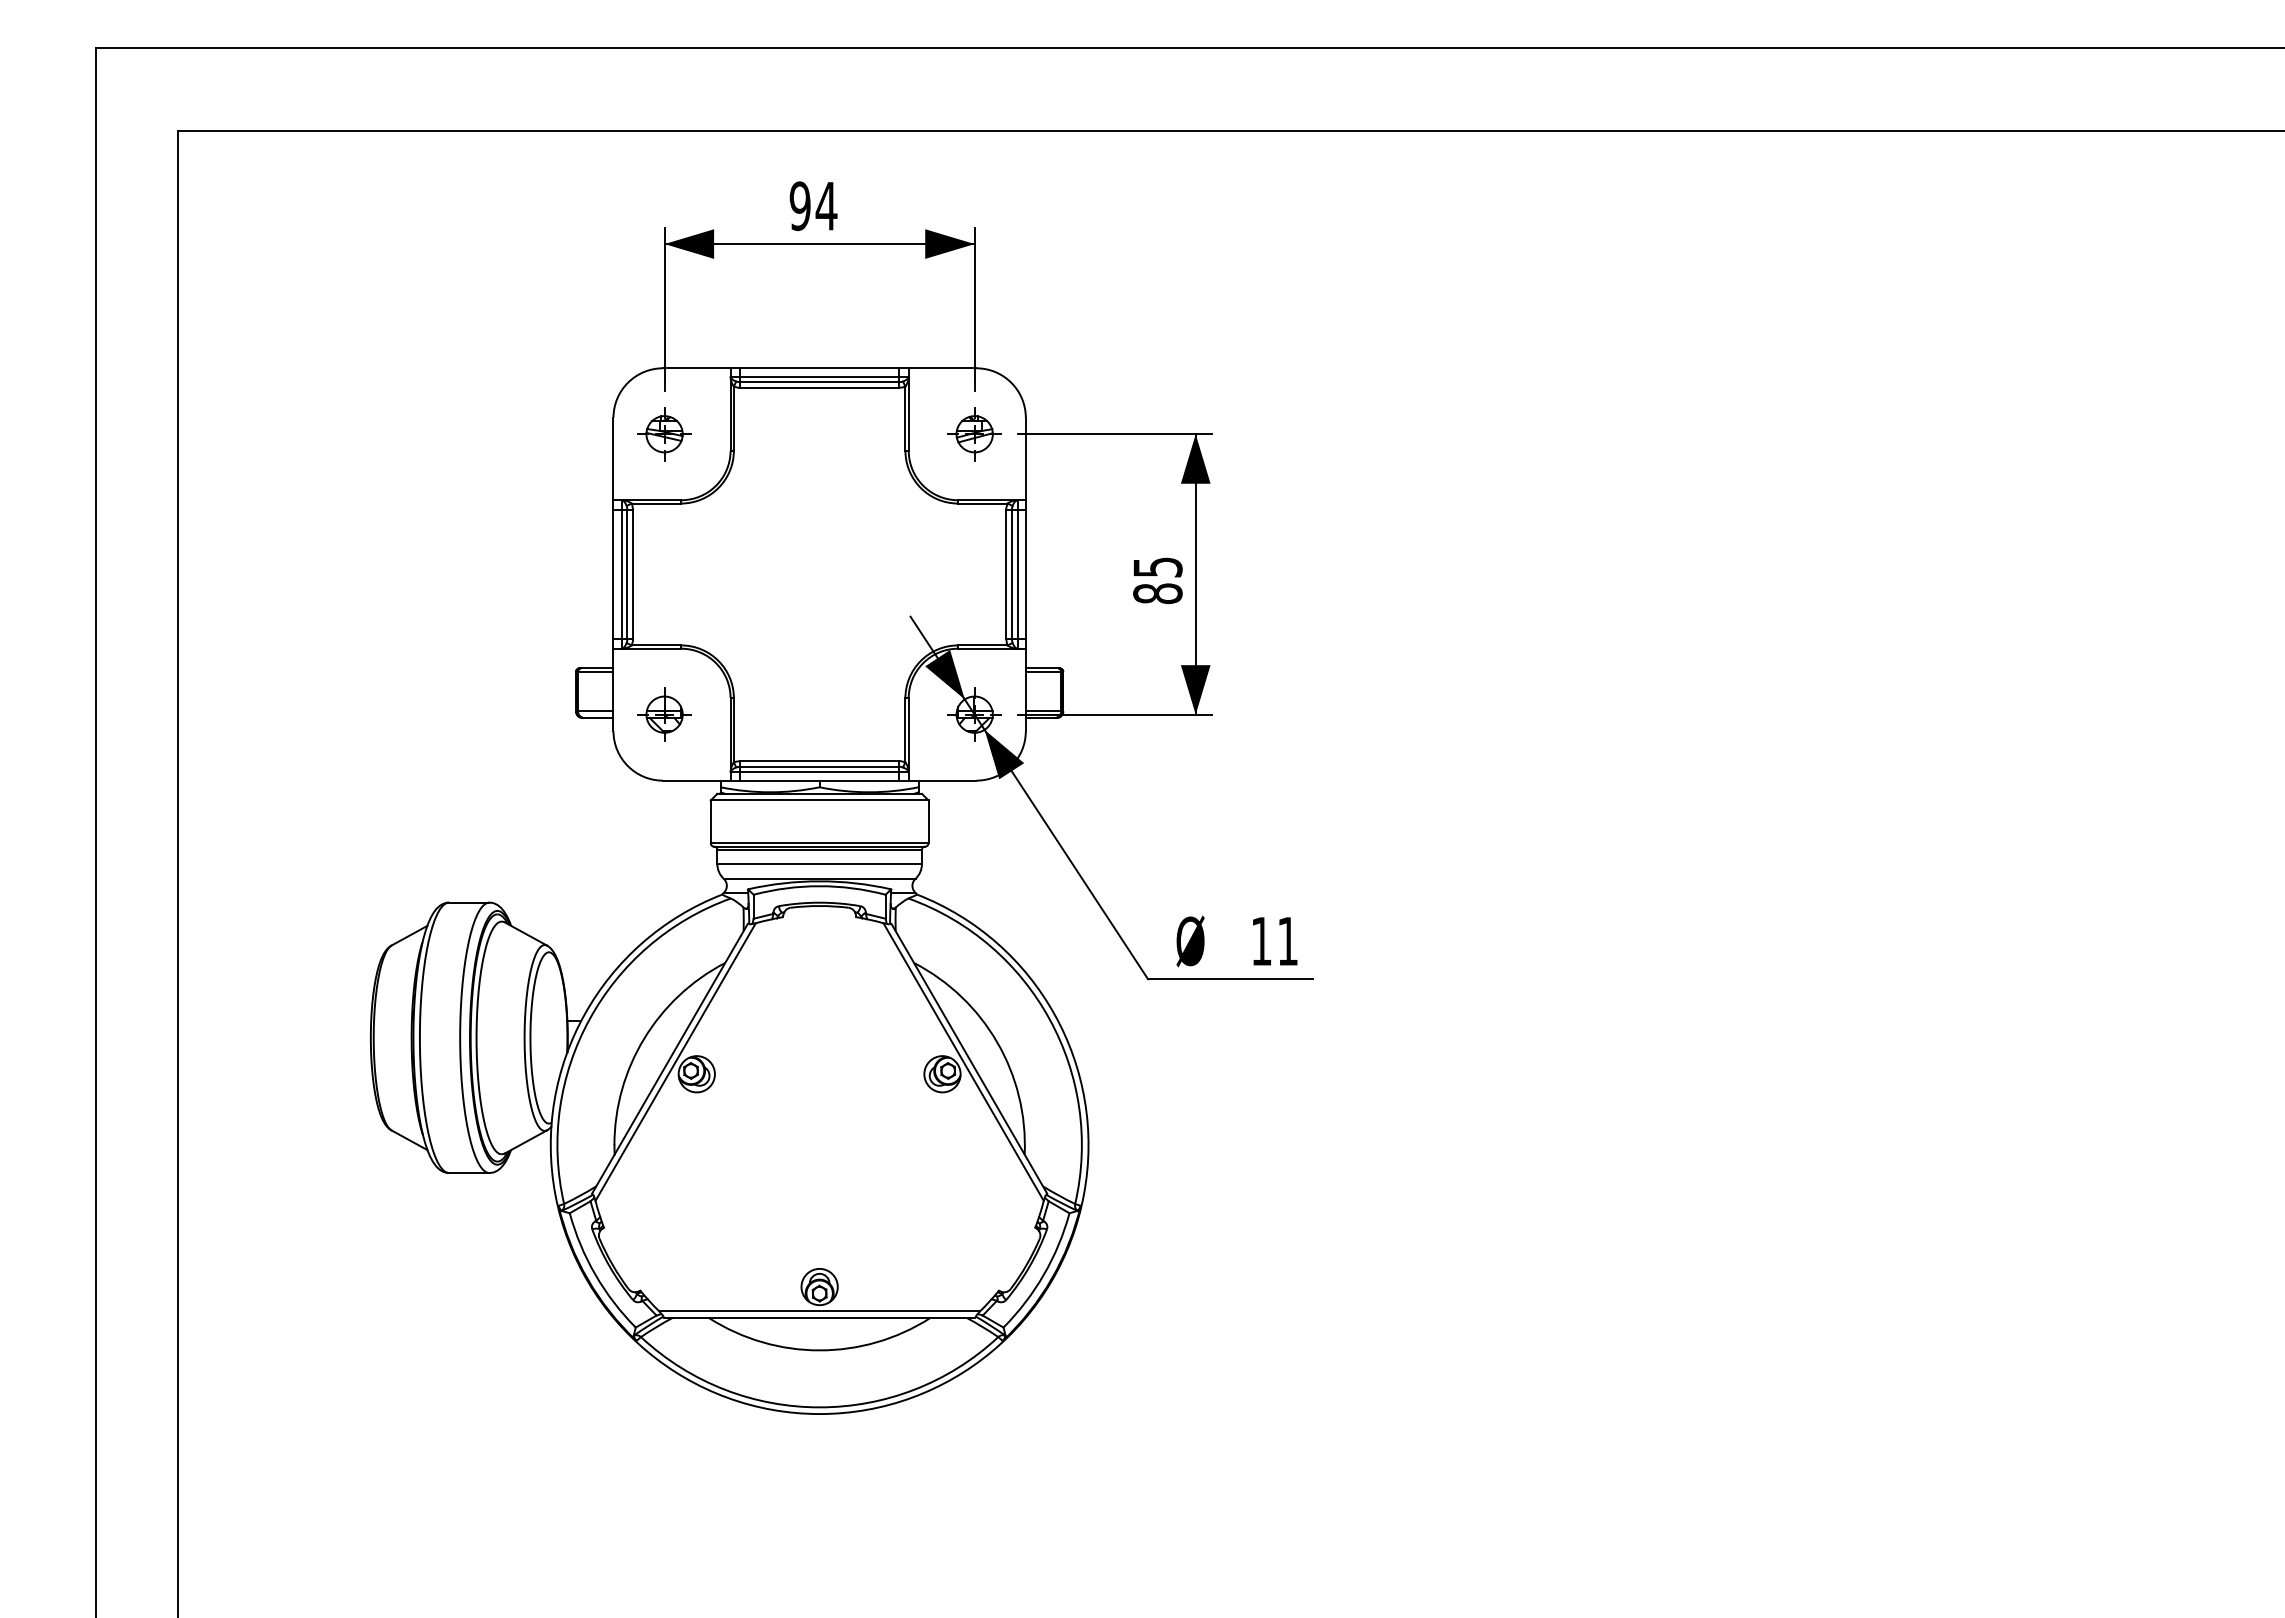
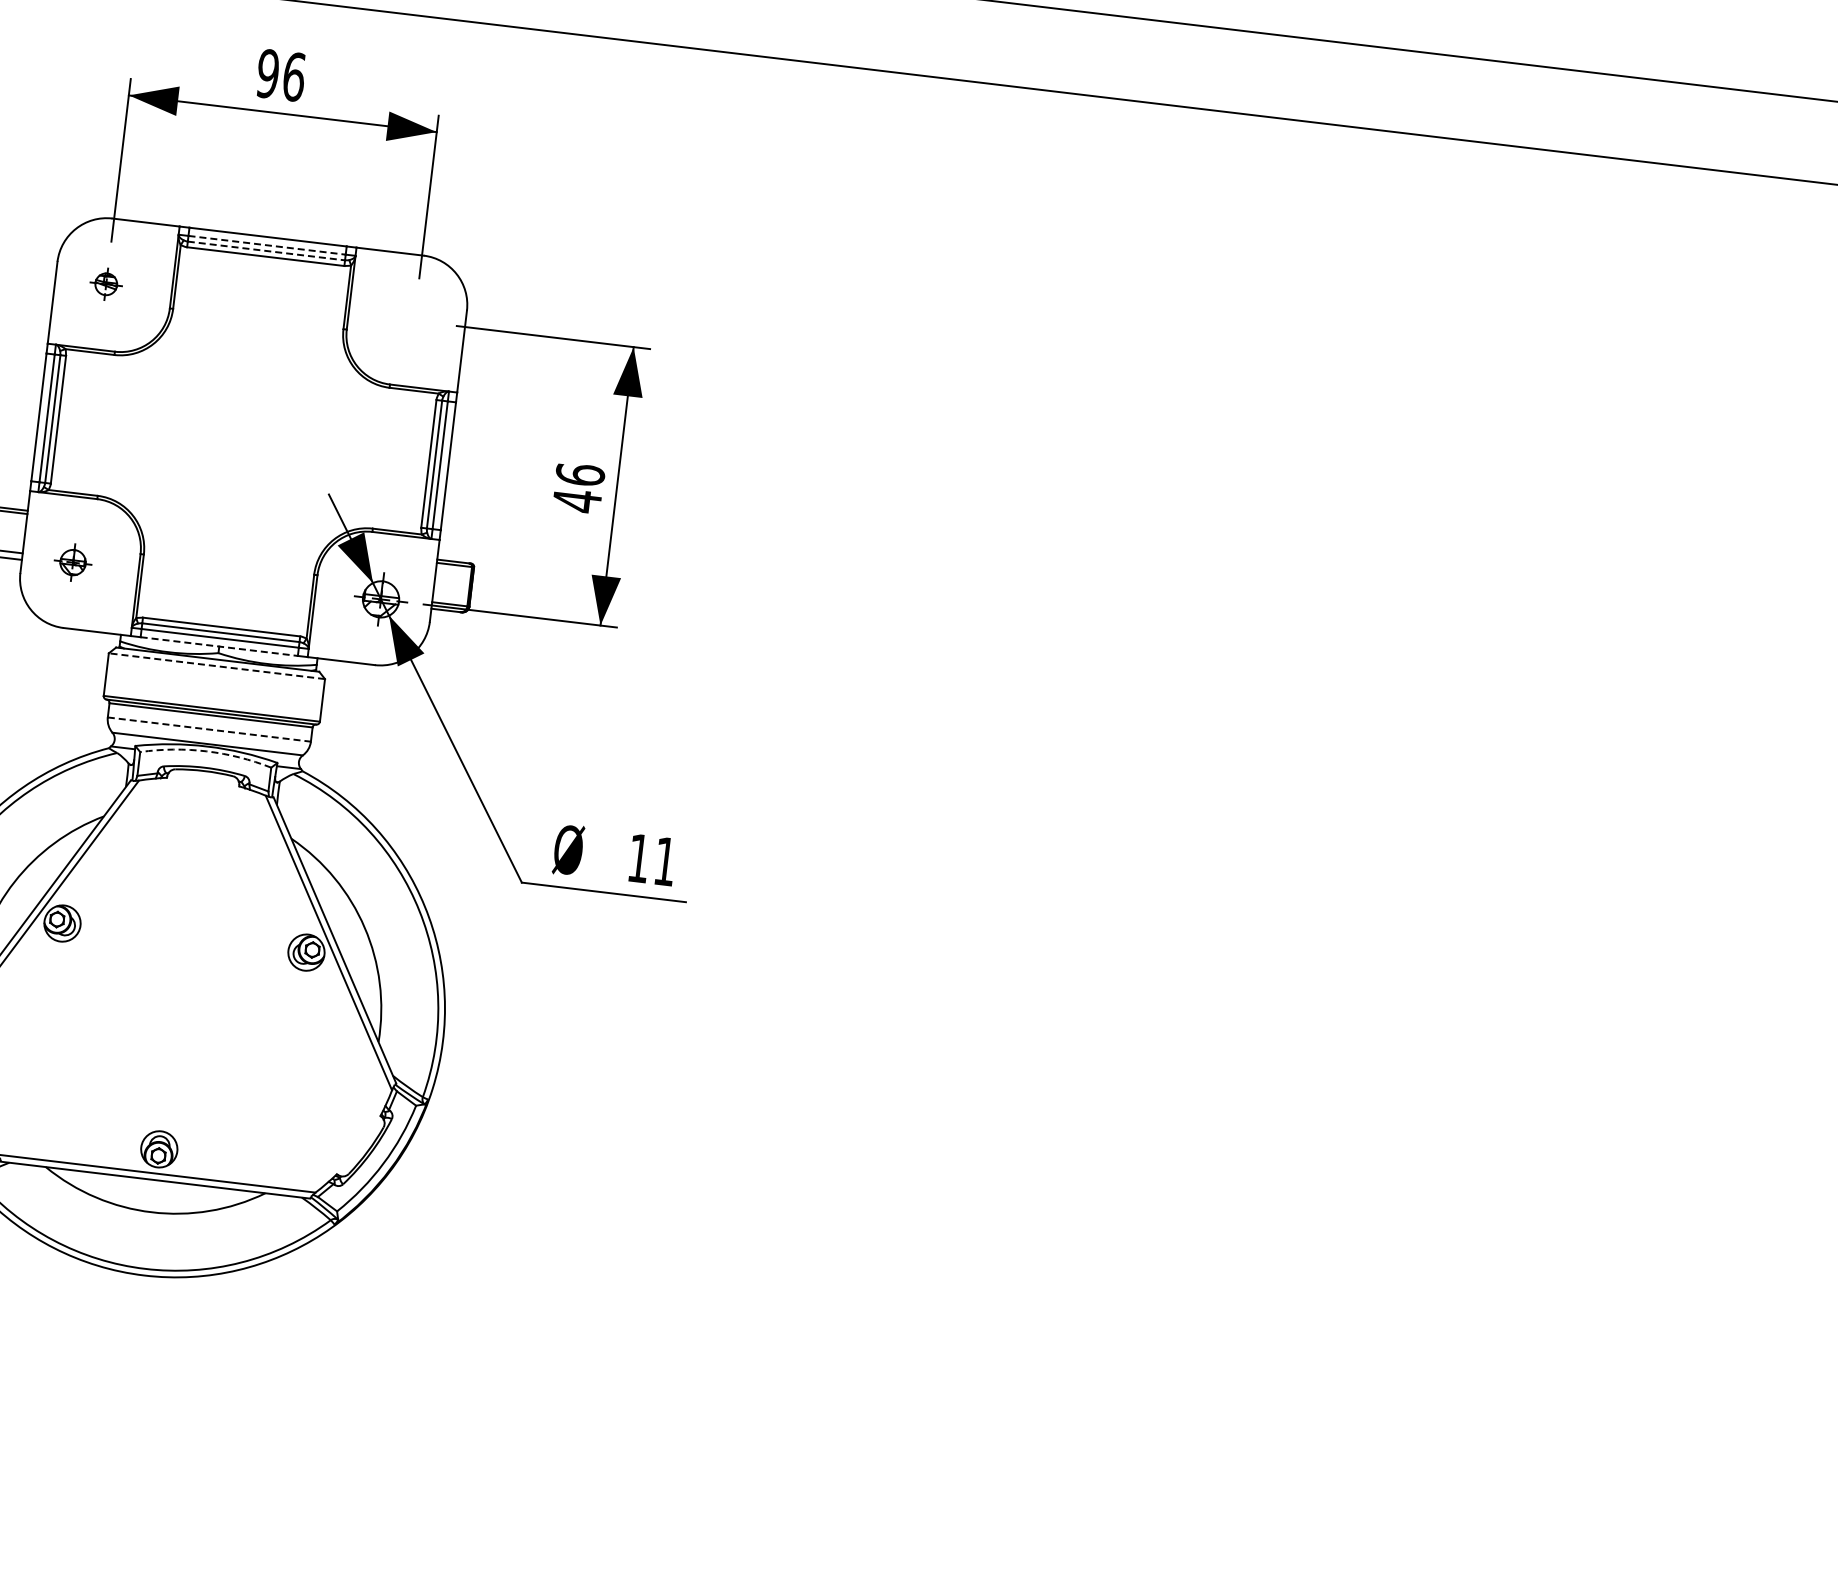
text: (826, 206) -> (294, 77), 94 -> 96
line: (820, 376) -> (267, 245), solid -> dashed
line: (820, 382) -> (267, 251), solid -> dashed
part: (664, 434) -> (106, 284), size x0.6
part: (974, 434) -> (414, 321), removed
text: (1157, 580) -> (578, 487), 85 -> 46
part: (664, 714) -> (73, 562), size x0.7
line: (820, 780) -> (220, 646), solid -> dashed
line: (819, 800) -> (216, 666), solid -> dashed
line: (820, 864) -> (210, 729), solid -> dashed
arc: (819, 886) -> (206, 751), solid -> dashed

